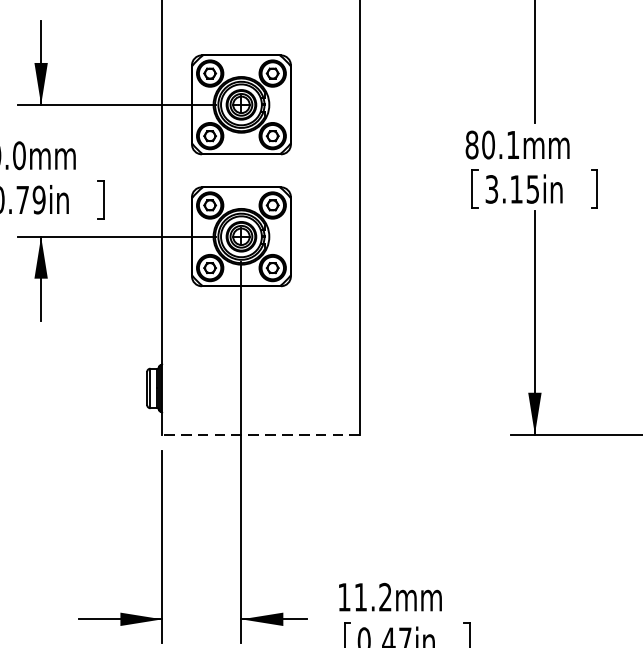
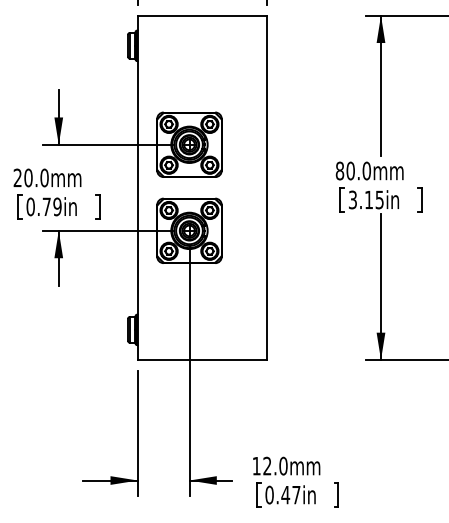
text: (512, 144) -> (366, 170), 80.1mm -> 80.0mm
line: (261, 435) -> (202, 360), dashed -> solid
text: (373, 596) -> (275, 465), 11.2mm -> 12.0mm

